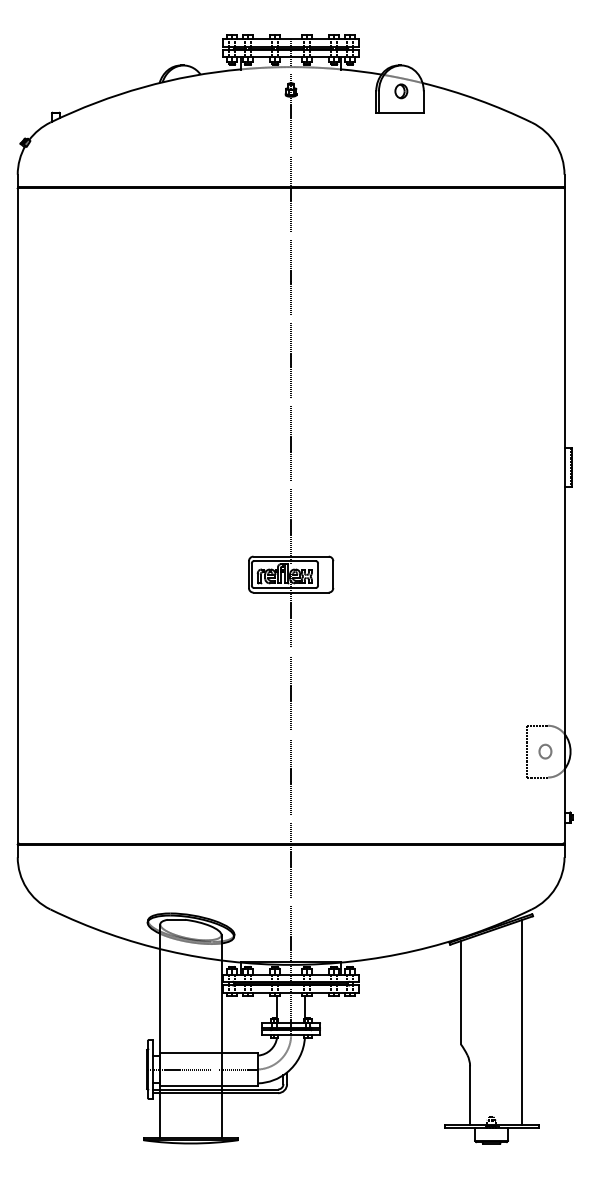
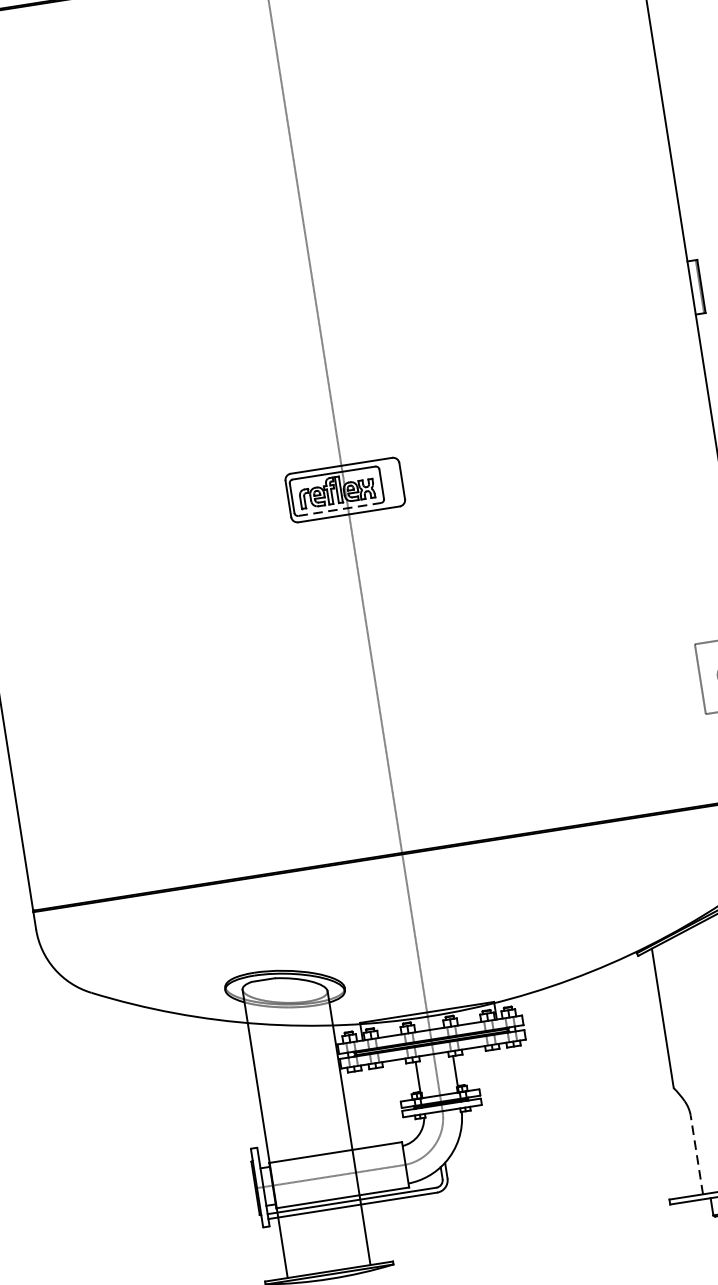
line: (284, 588) -> (339, 510), solid -> dashed
line: (470, 1094) -> (697, 1153), solid -> dashed

